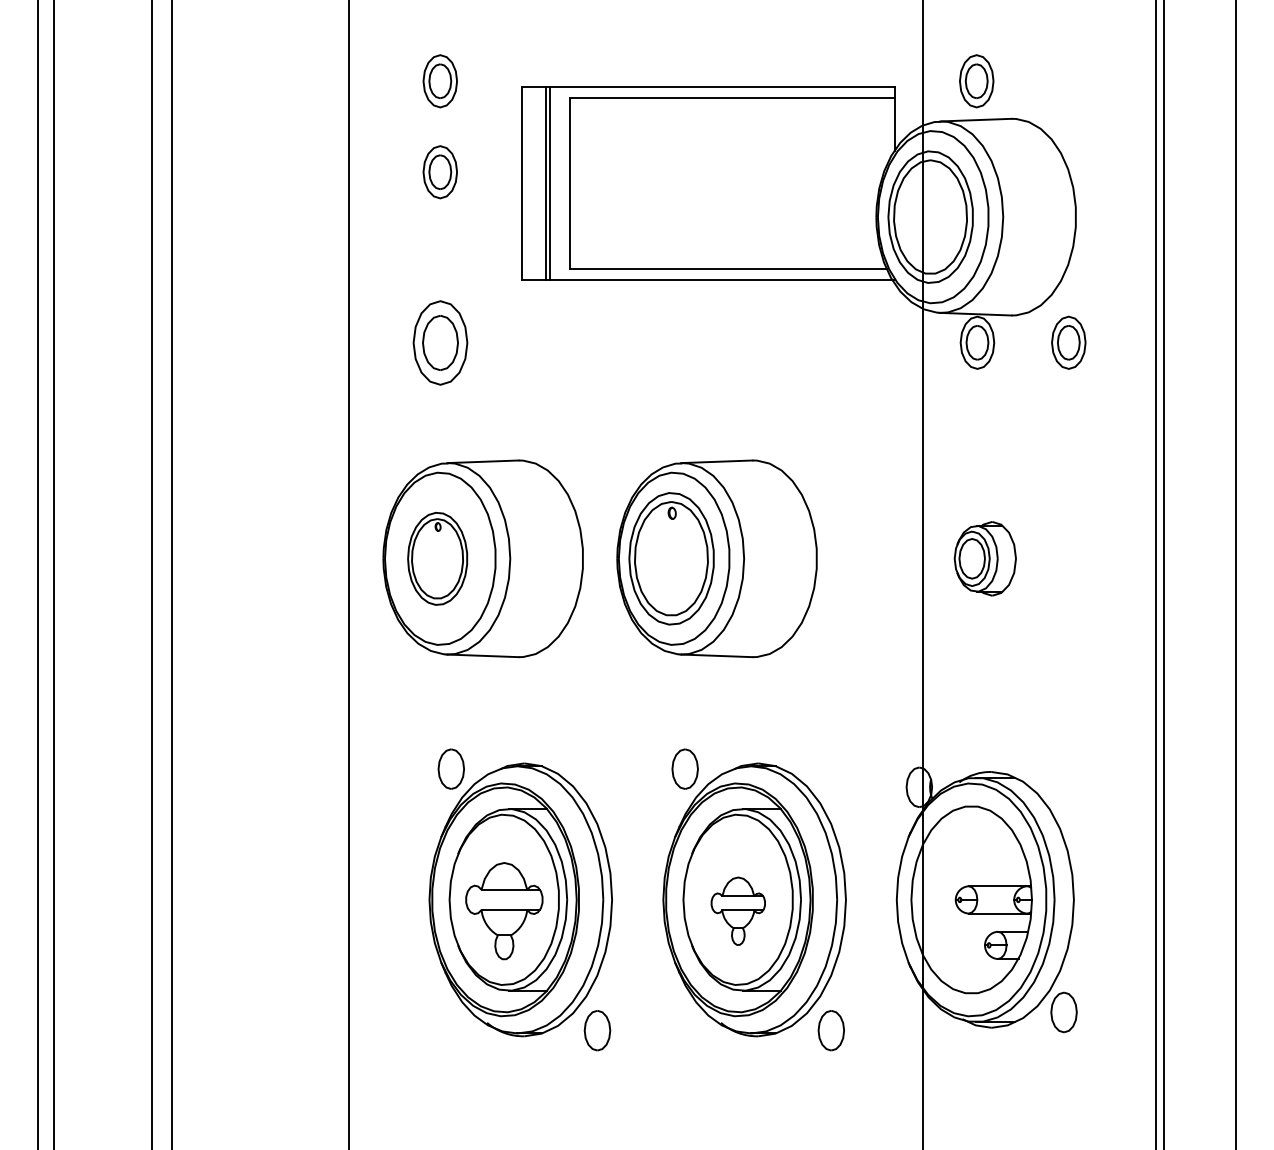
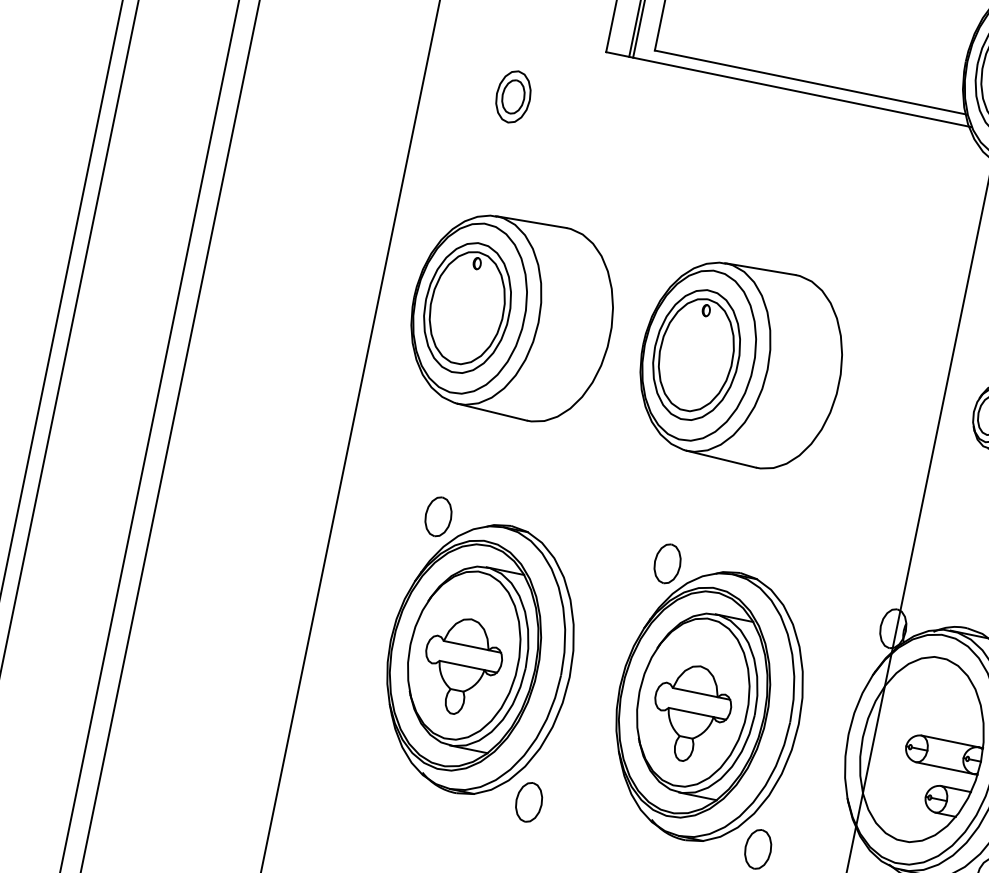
part: (439, 342) -> (512, 96), size x0.62
part: (437, 558) -> (467, 307), size x1.43
part: (738, 911) -> (691, 713), size x1.43

